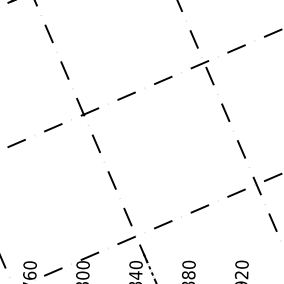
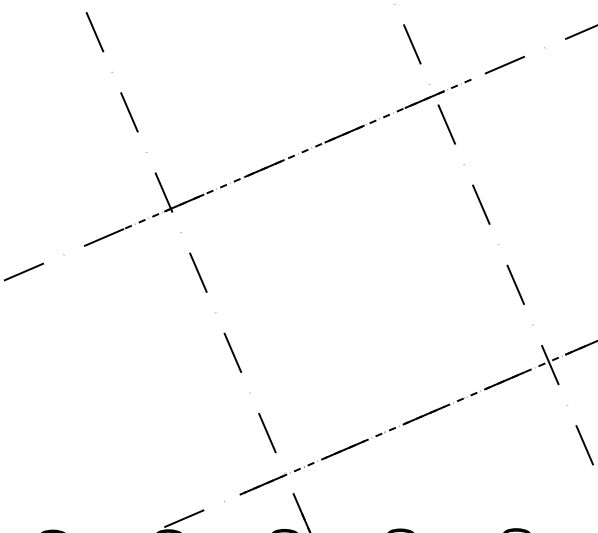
line: (141, 89) -> (297, 153), added
line: (194, 211) -> (412, 420), added

